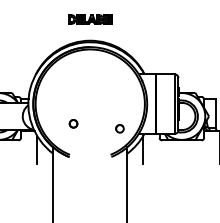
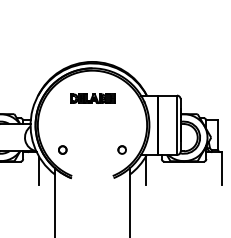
part: (90, 19) -> (92, 98), moved
part: (73, 123) -> (62, 149), moved

